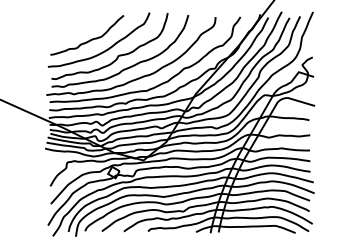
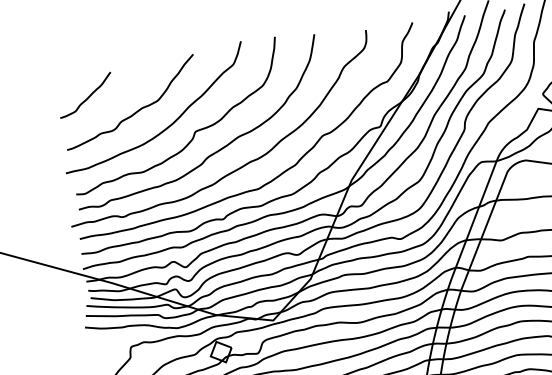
curve: (65, 28) -> (87, 96), added

